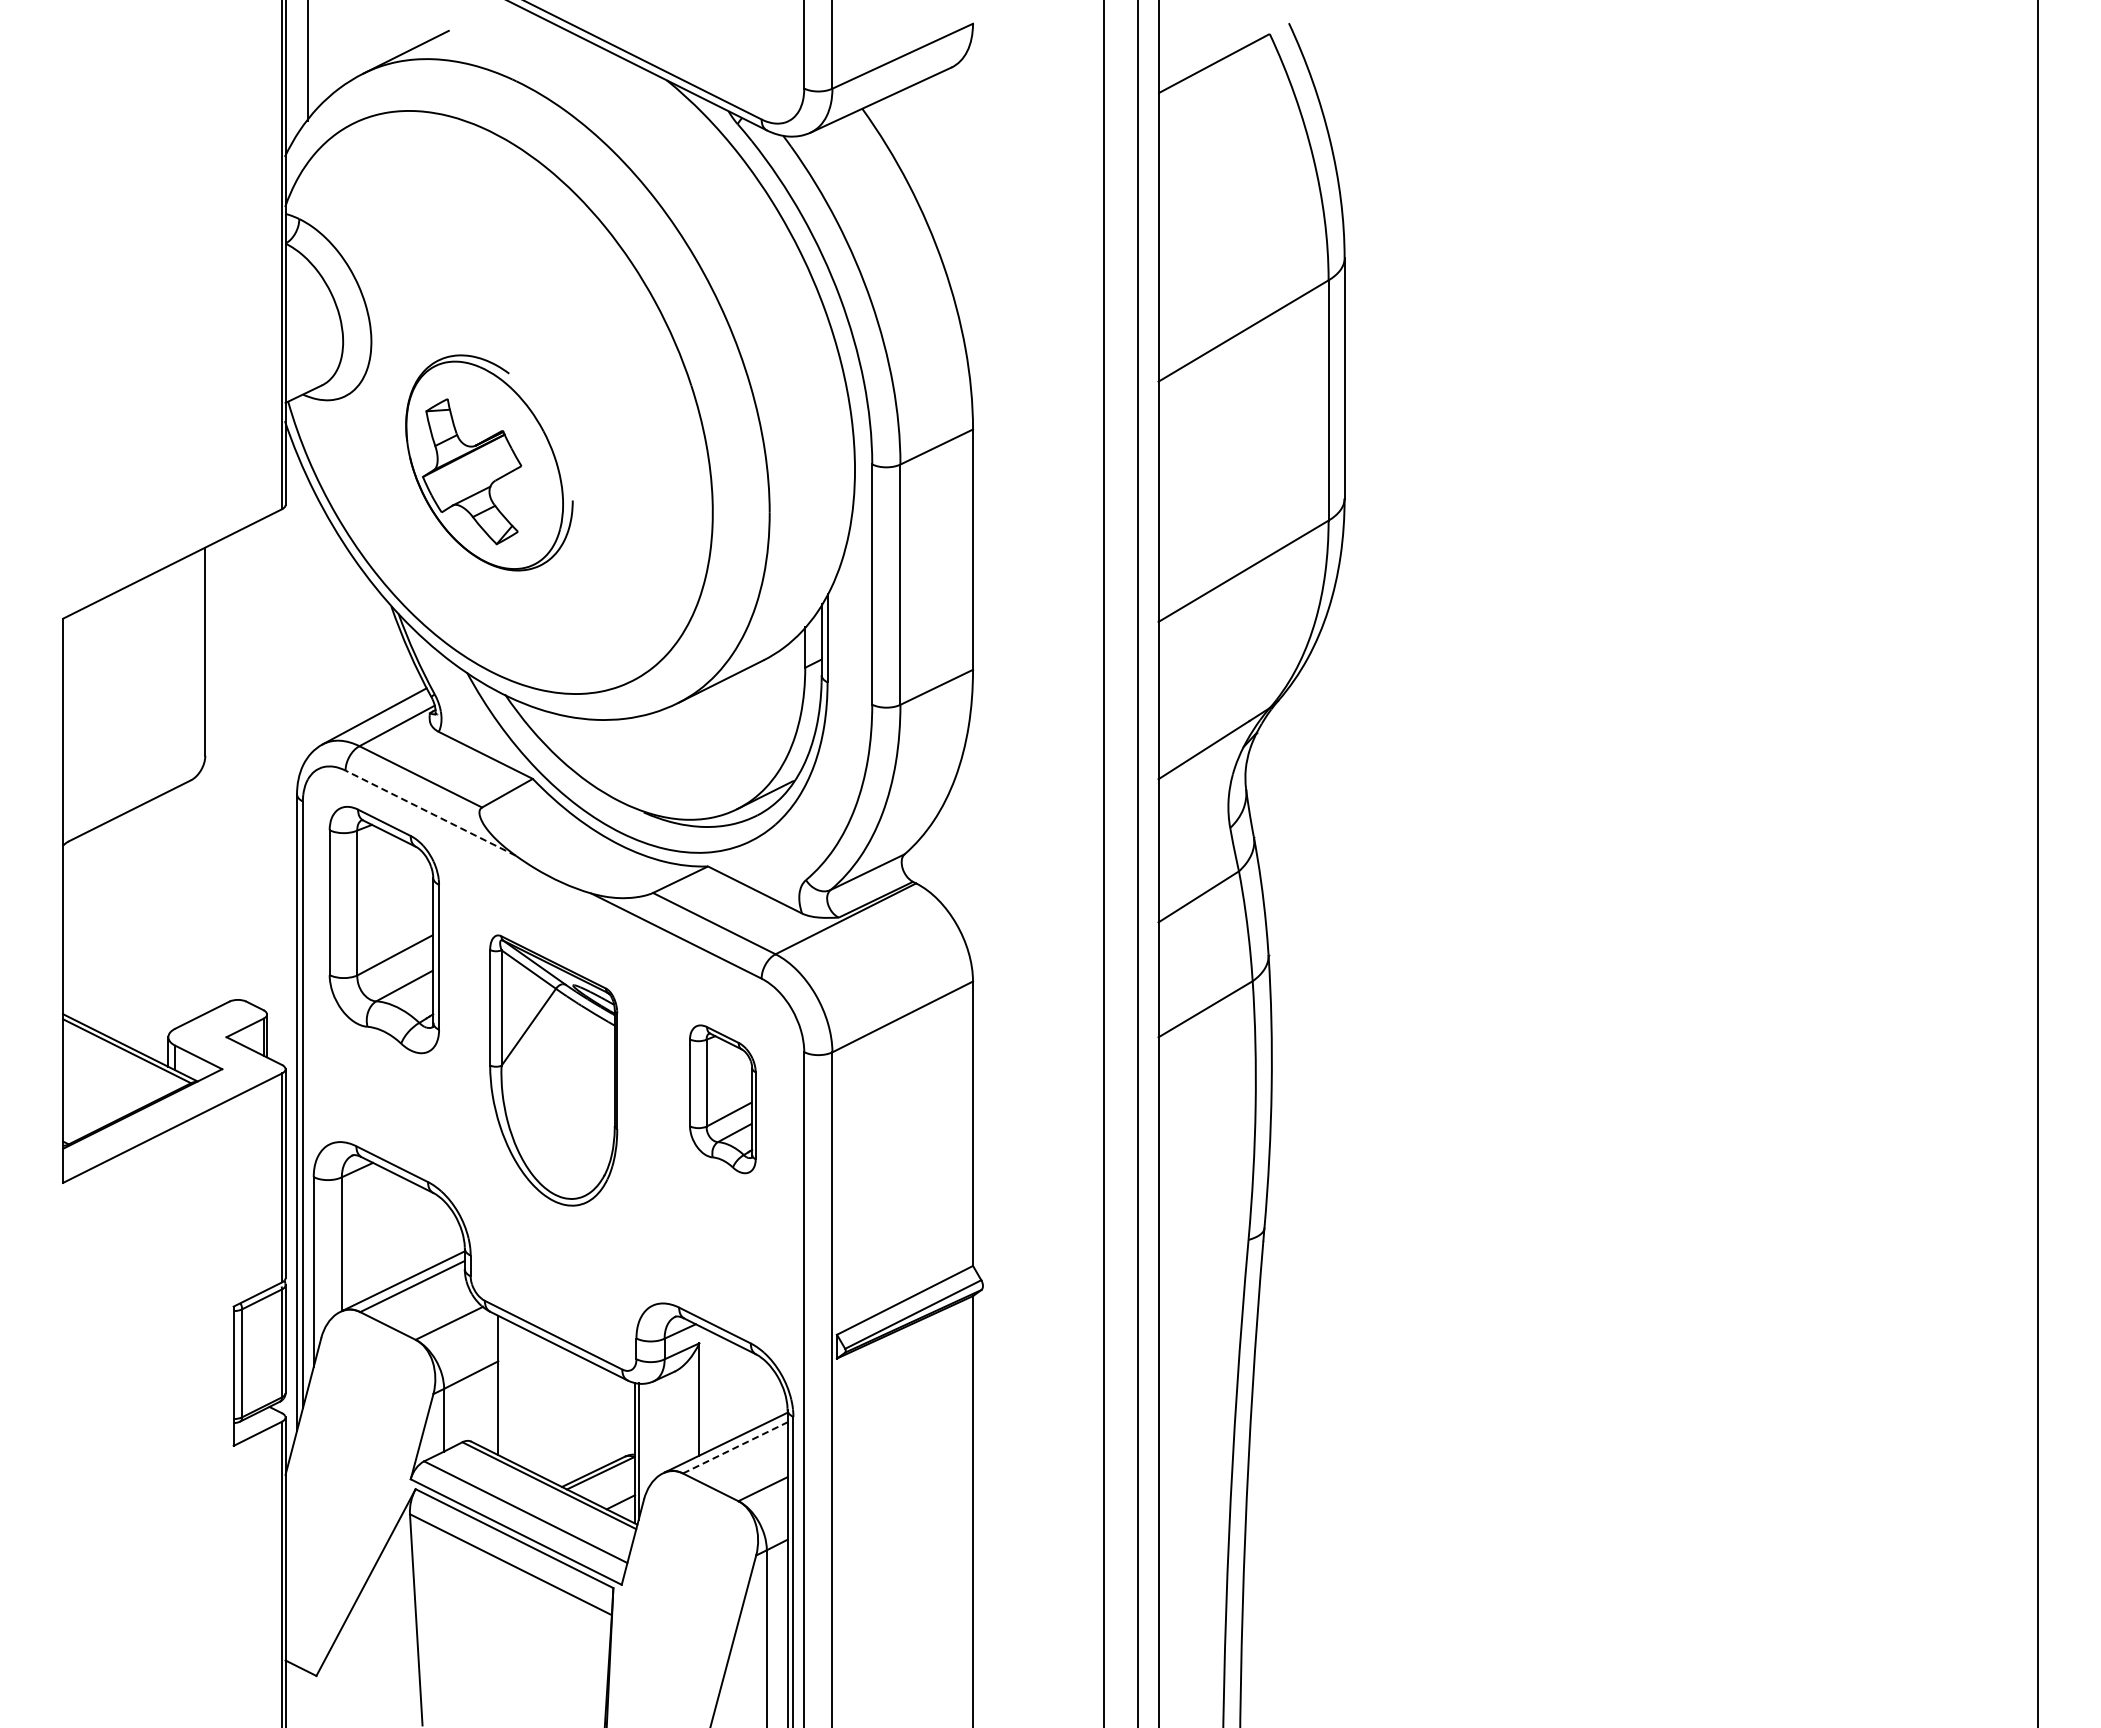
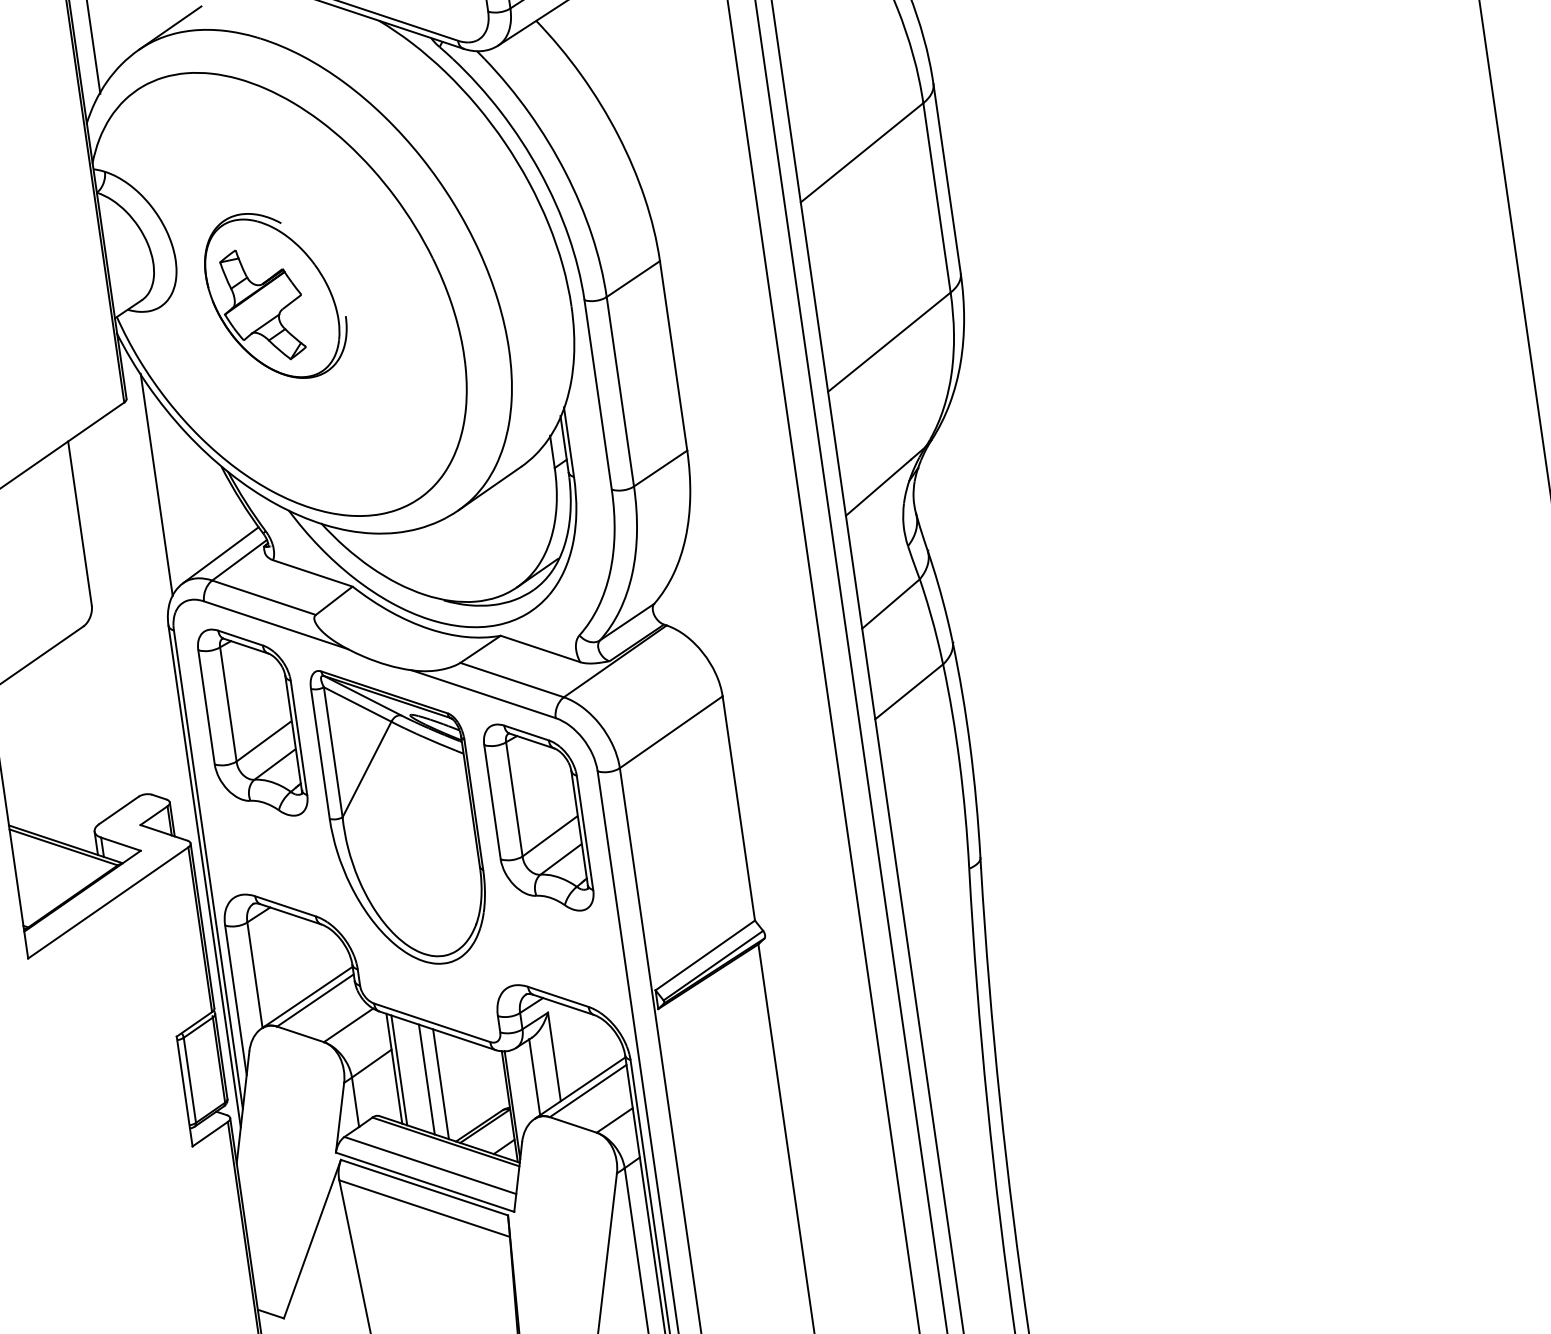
part: (489, 462) -> (275, 295), moved
line: (307, 617) -> (156, 484), added
line: (430, 813) -> (275, 625), dashed -> solid
part: (553, 1070) -> (402, 814), size x1.43
part: (722, 1099) -> (538, 817), size x1.67
line: (504, 1388) -> (399, 1070), added
line: (536, 1404) -> (426, 1079), added
line: (553, 1412) -> (440, 1083), added
line: (671, 1420) -> (534, 1076), added
line: (735, 1447) -> (588, 1090), dashed -> solid

